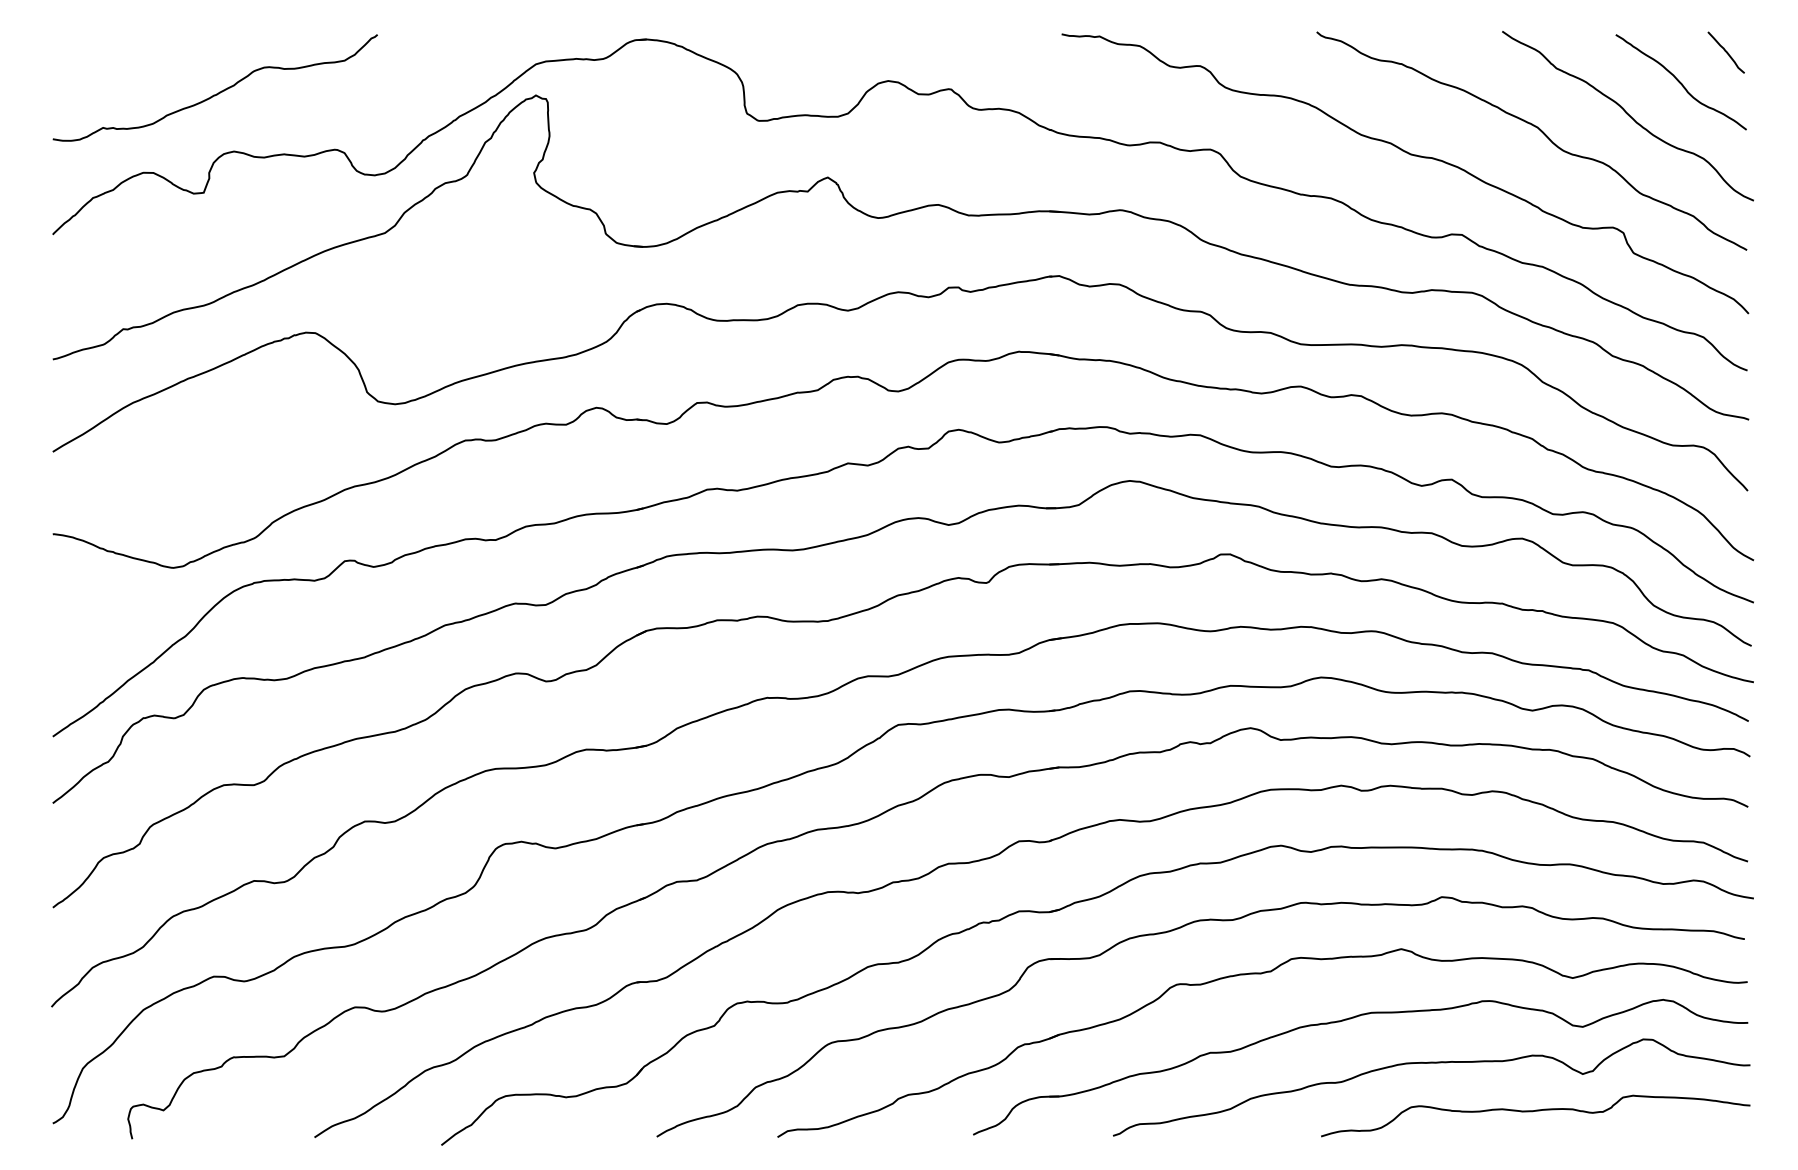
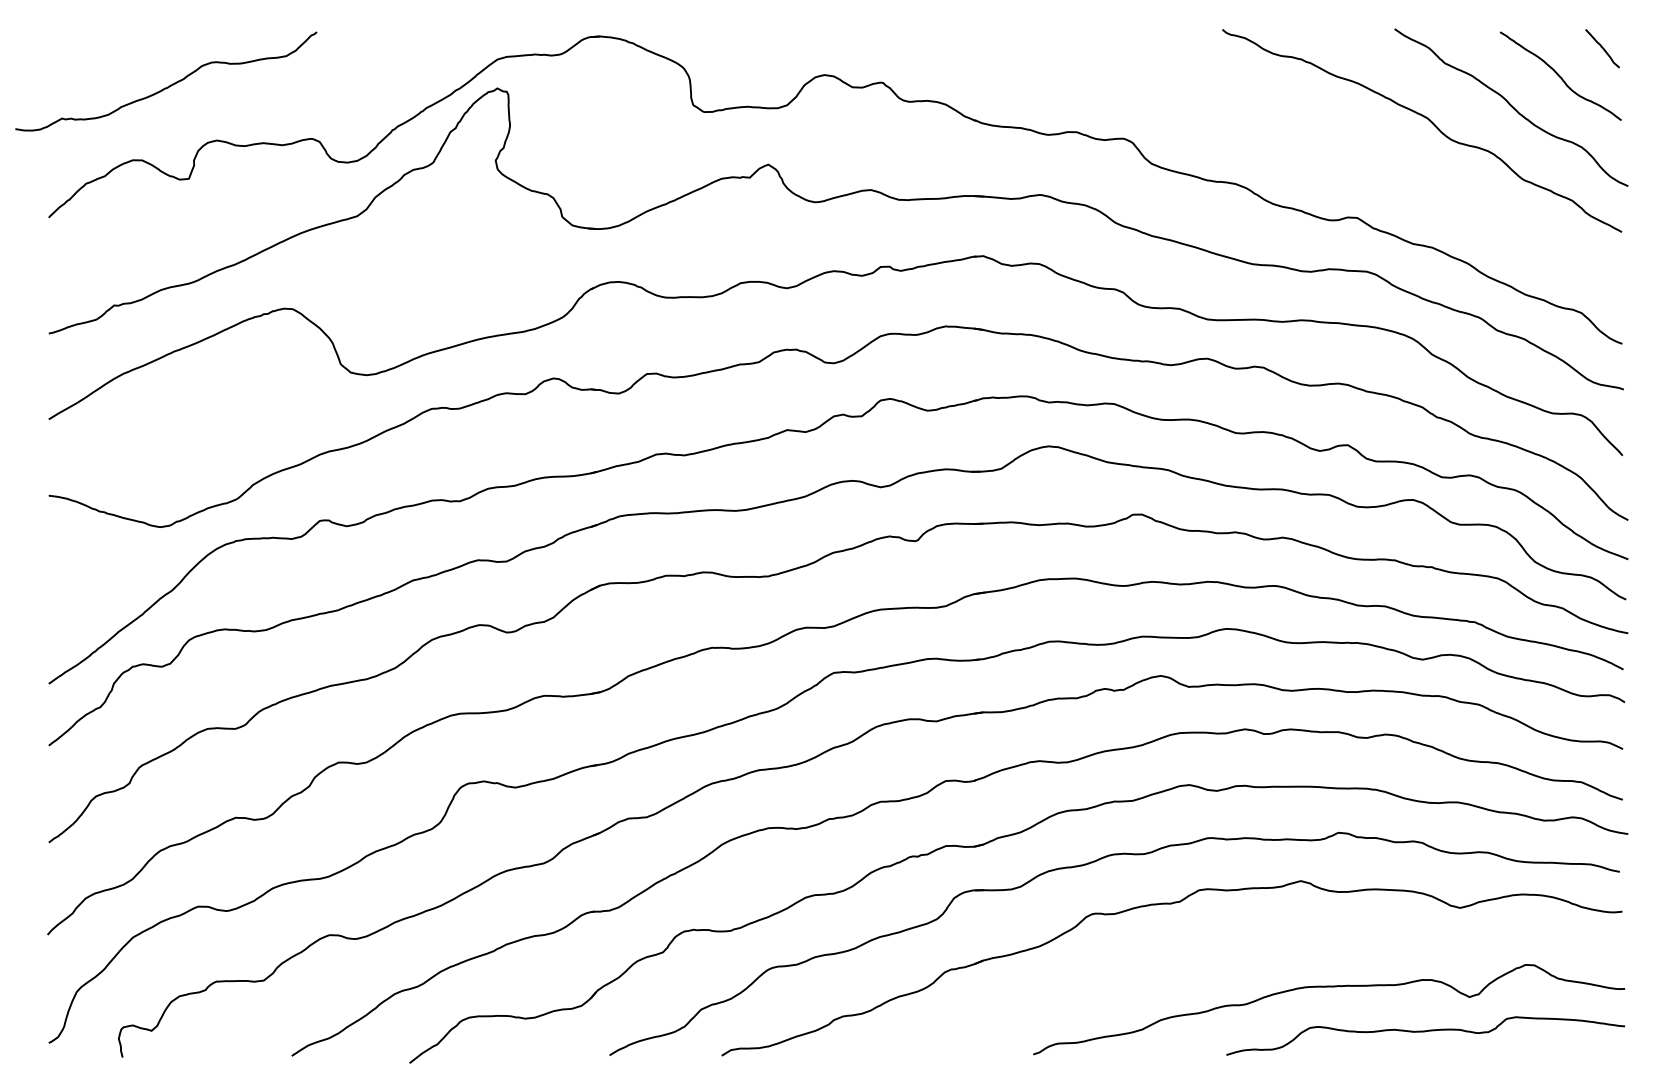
curve: (216, 93) -> (167, 86), moved
curve: (1410, 155) -> (1309, 144), removed
part: (1347, 1020) -> (1250, 947), removed

